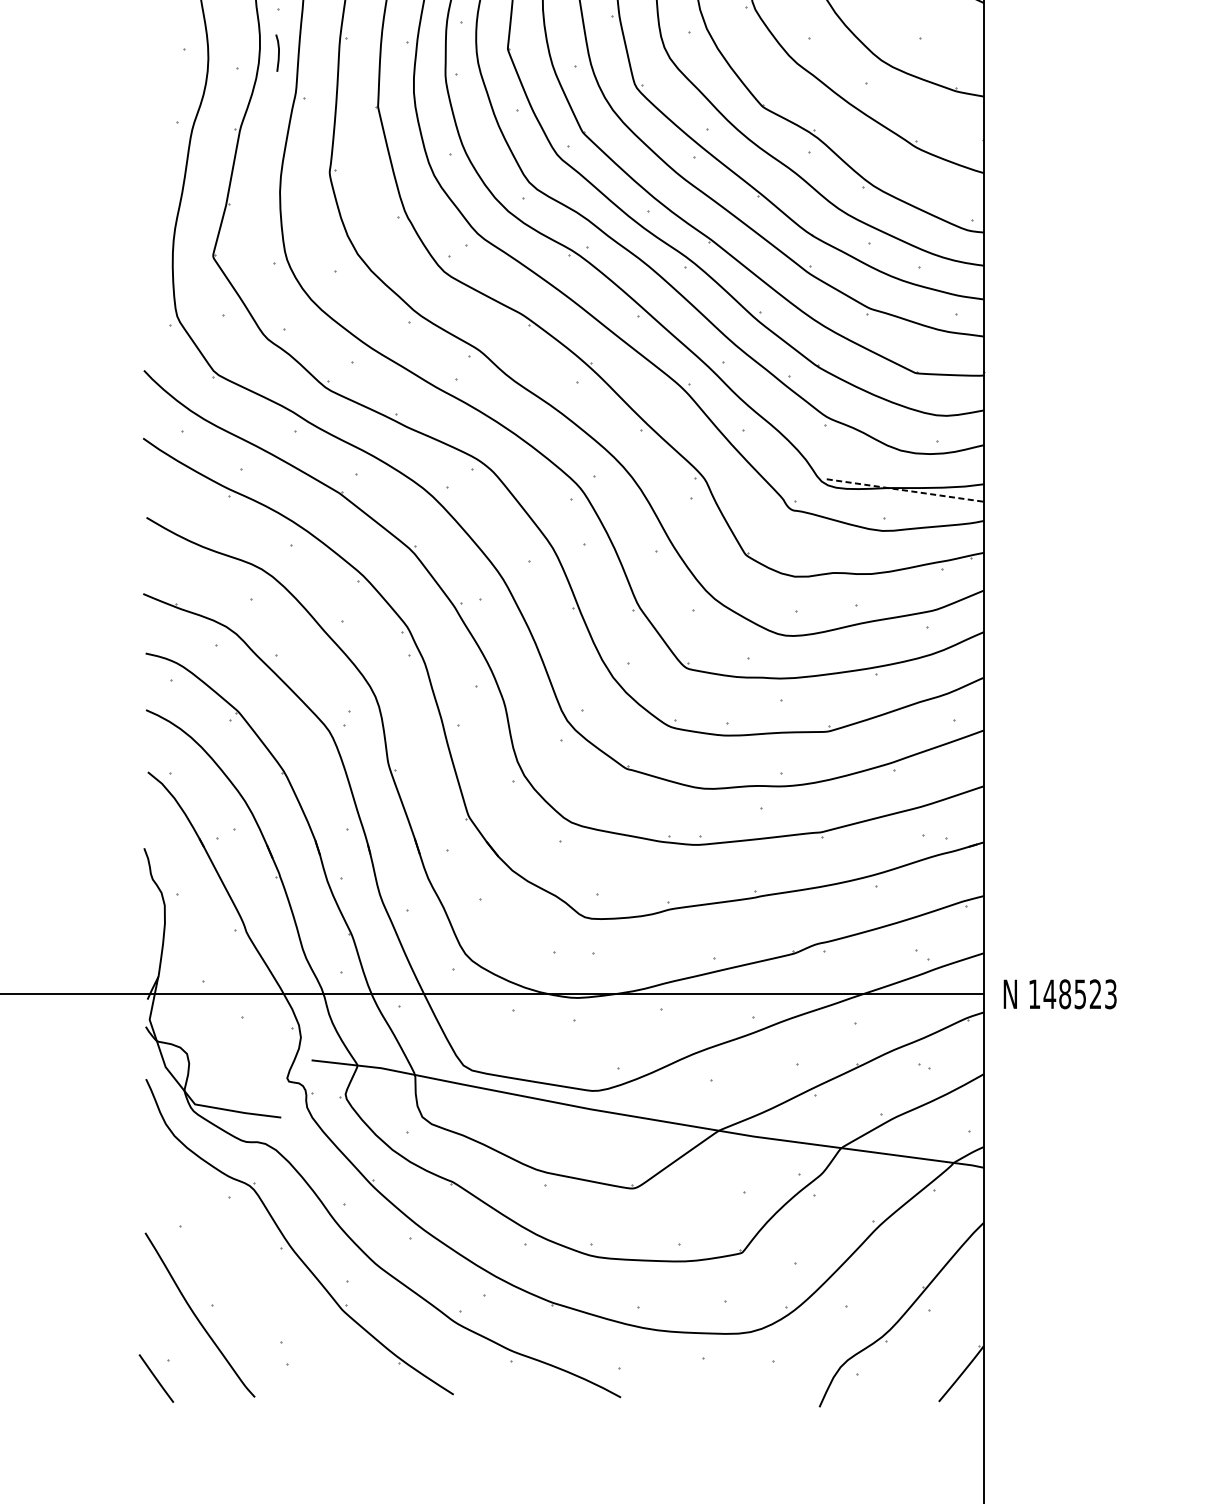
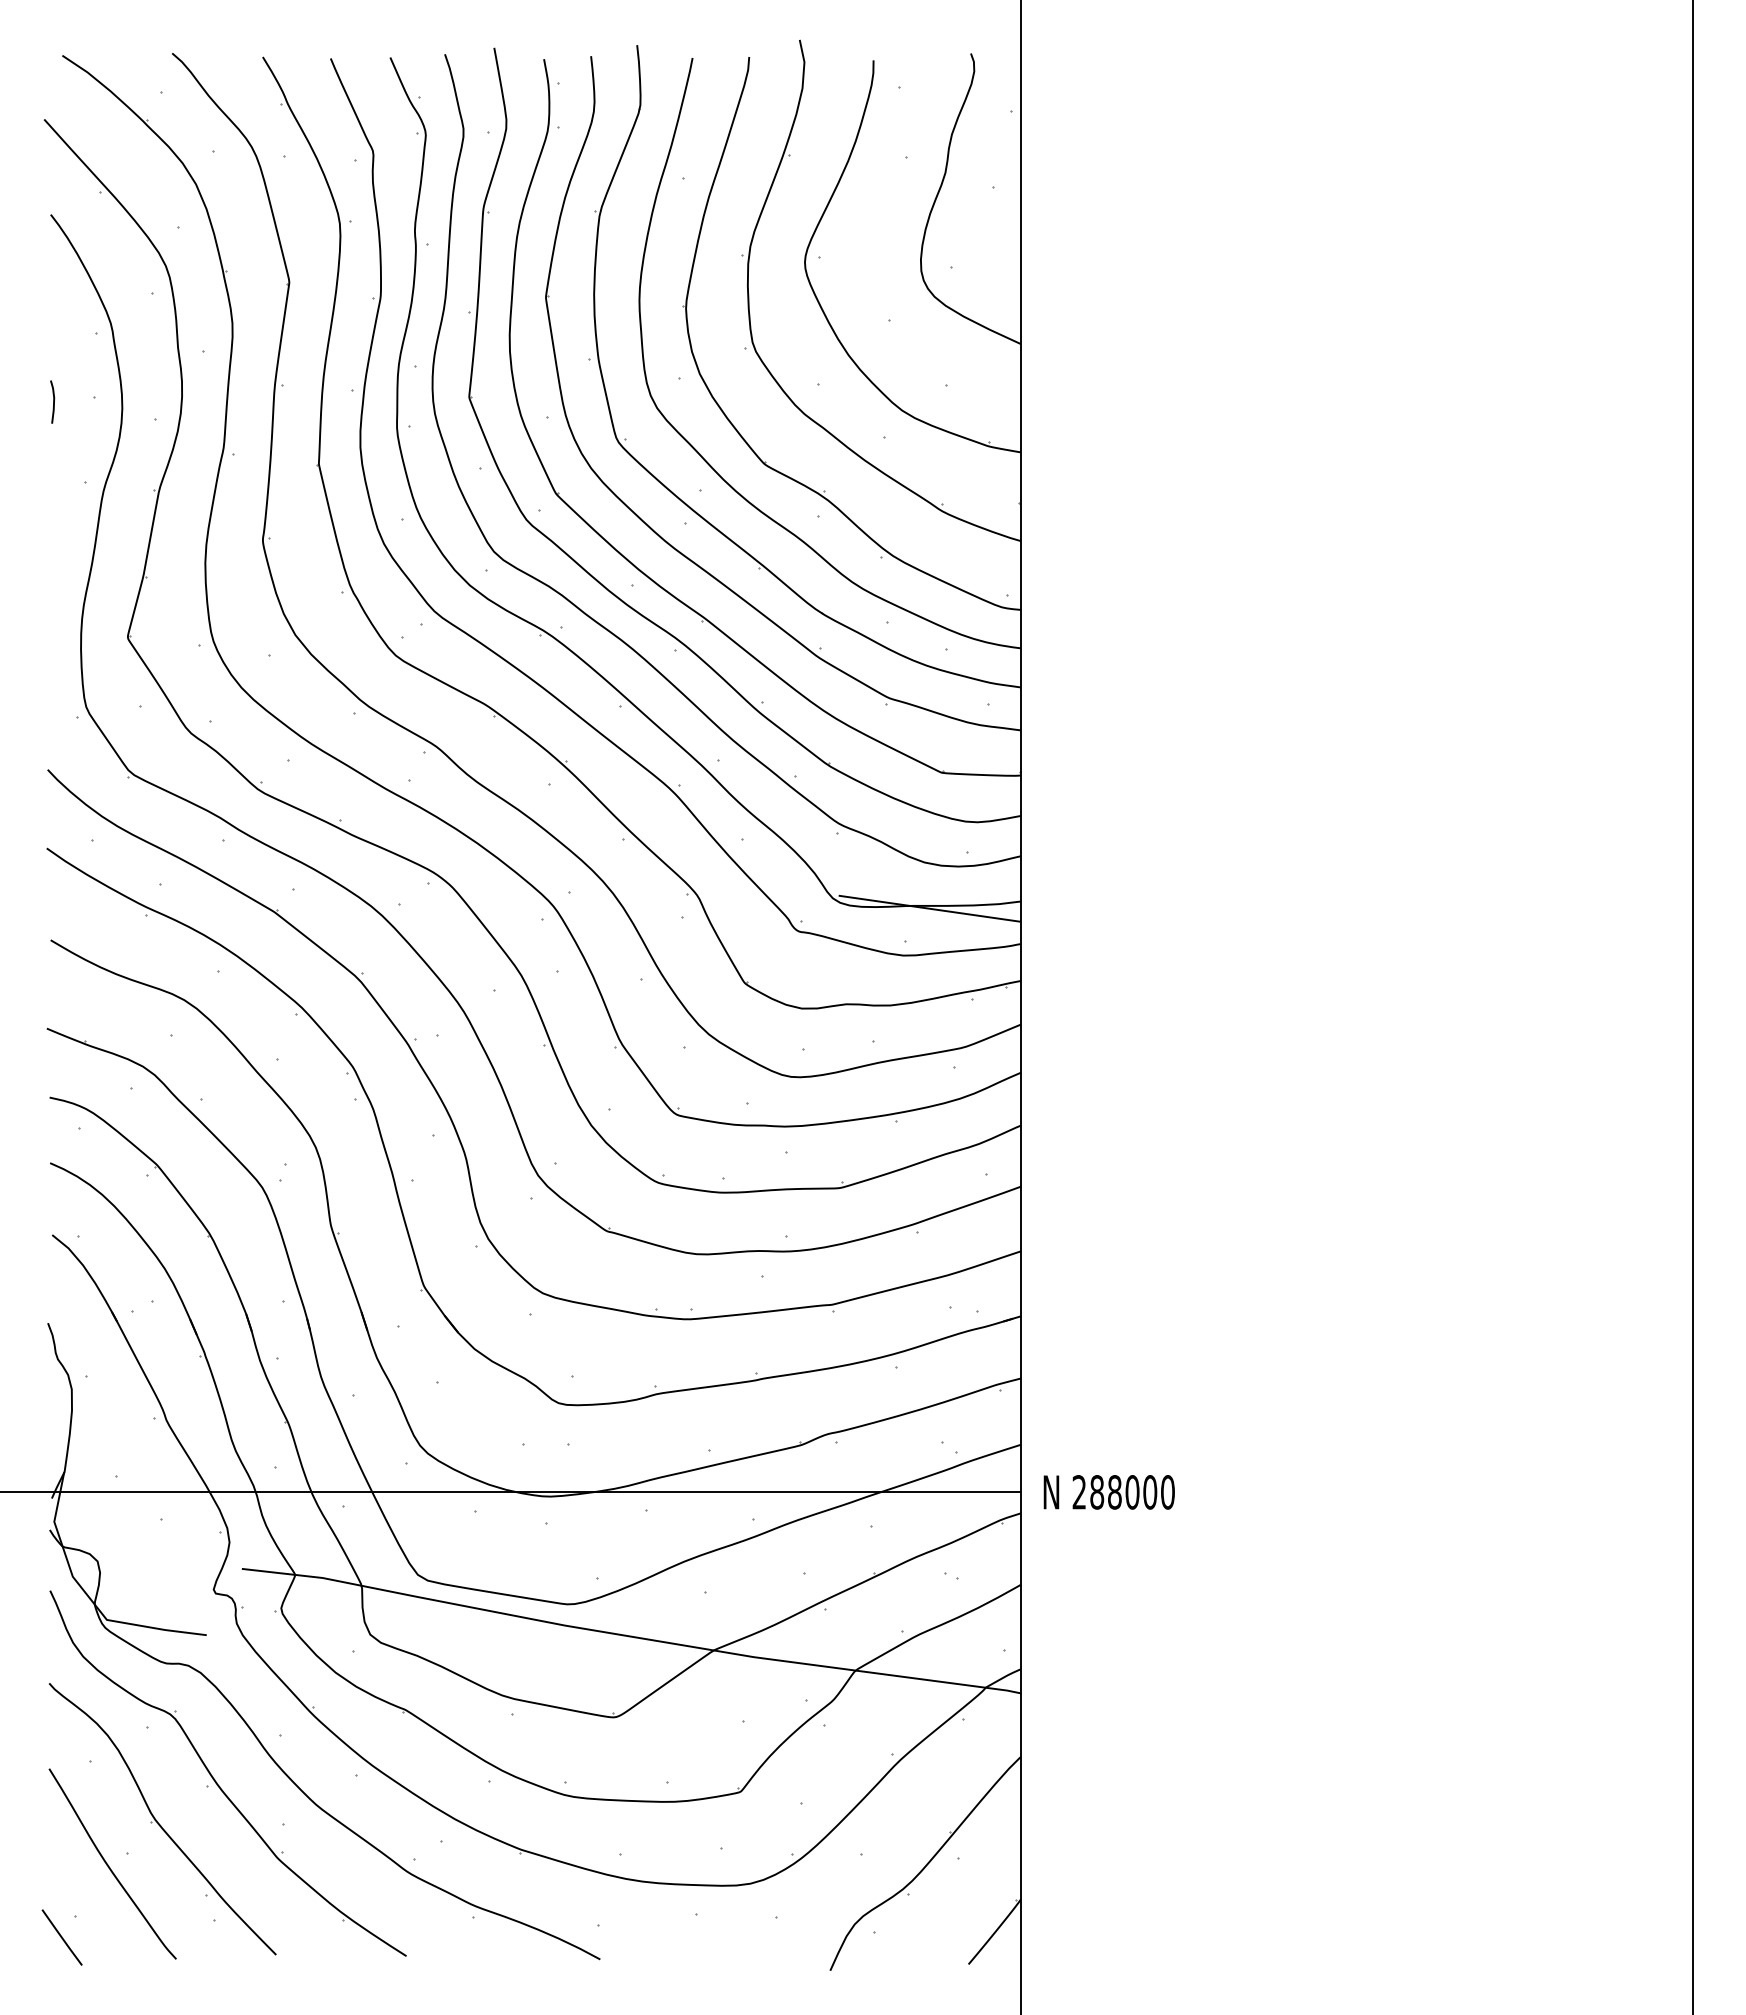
line: (278, 52) -> (53, 401), moved
line: (906, 490) -> (930, 908), dashed -> solid
text: (1072, 994) -> (1123, 1492), 148523 -> 288000
part: (243, 1276) -> (162, 1819), added

